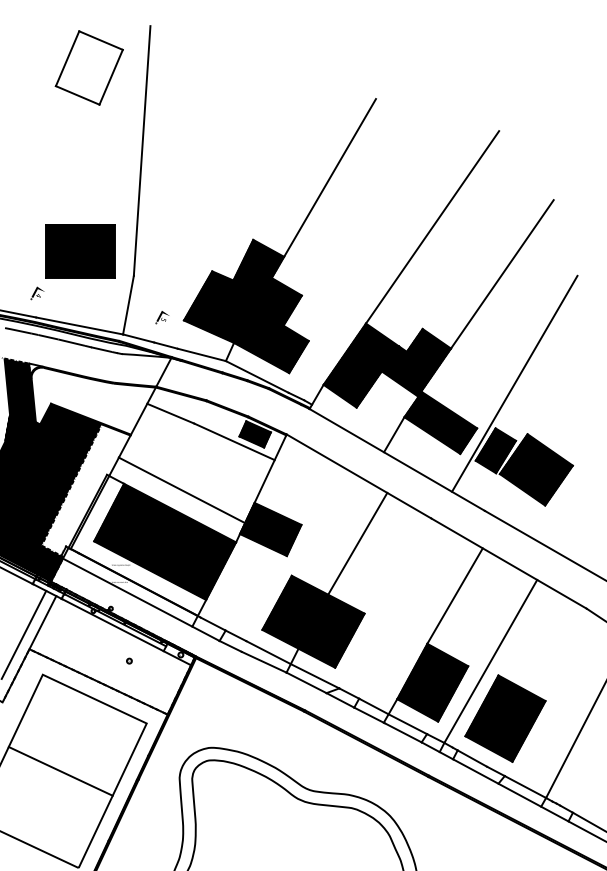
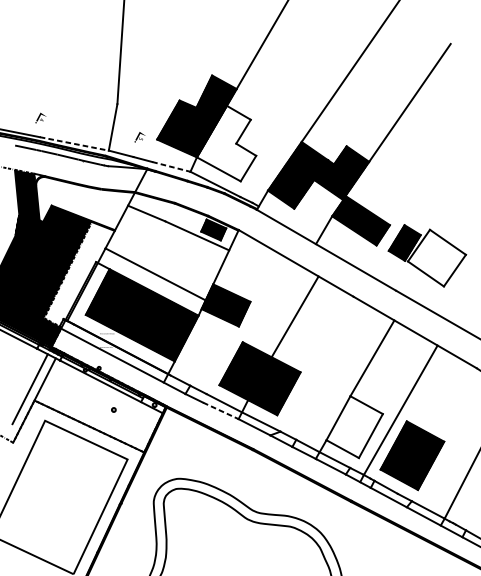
part: (80, 251) -> (75, 84), removed
hatch: (271, 325) -> (226, 143), removed
line: (80, 326) -> (75, 144), solid -> dashed
line: (201, 354) -> (171, 166), solid -> dashed
line: (514, 383) -> (419, 189), removed
hatch: (535, 469) -> (436, 257), removed
line: (264, 662) -> (221, 411), solid -> dashed
hatch: (432, 682) -> (354, 426), removed
line: (60, 770) -> (59, 496), removed

